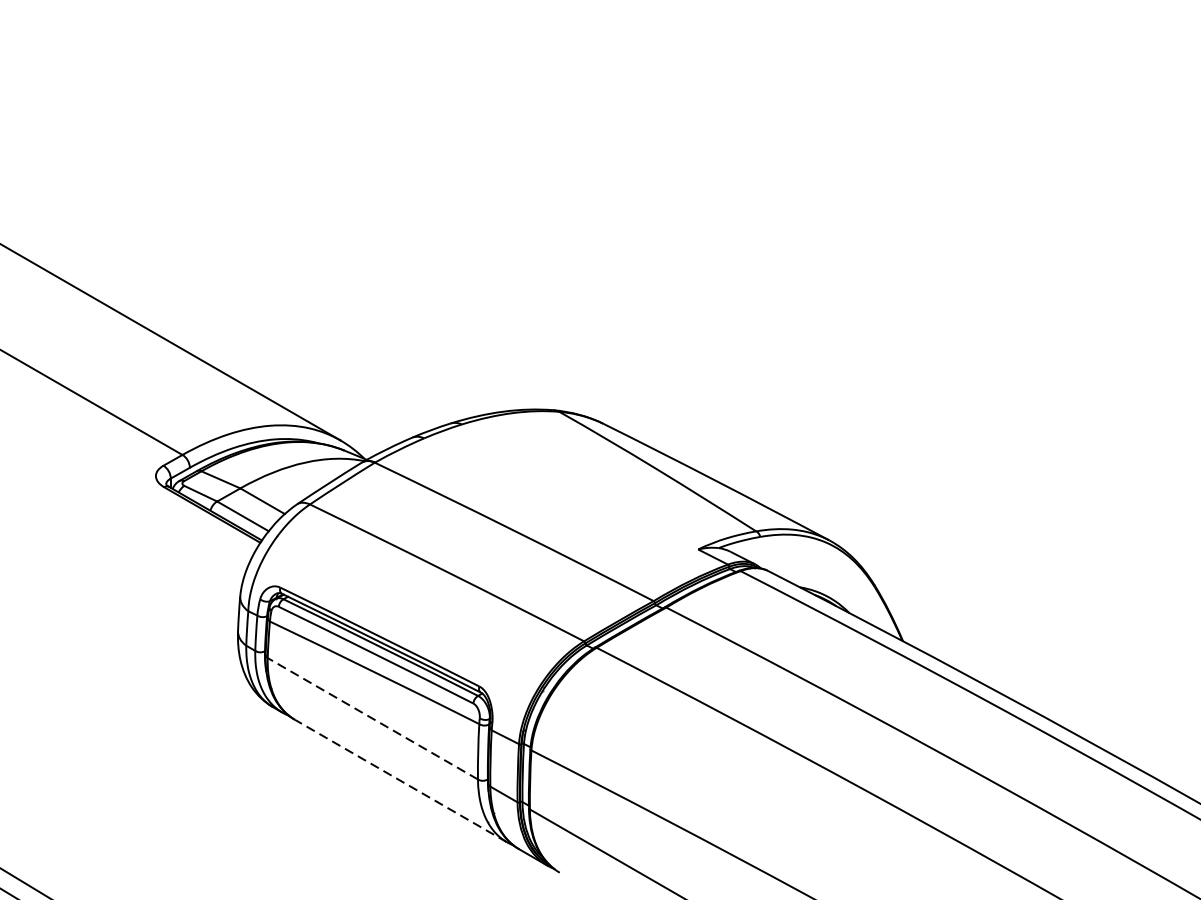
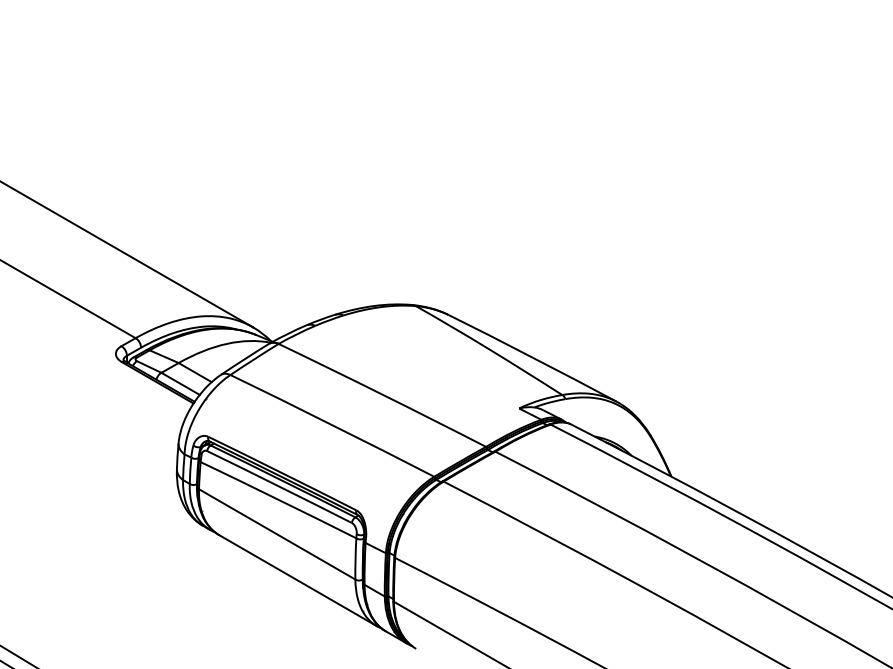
line: (371, 718) -> (276, 534), dashed -> solid
line: (401, 780) -> (298, 580), dashed -> solid

